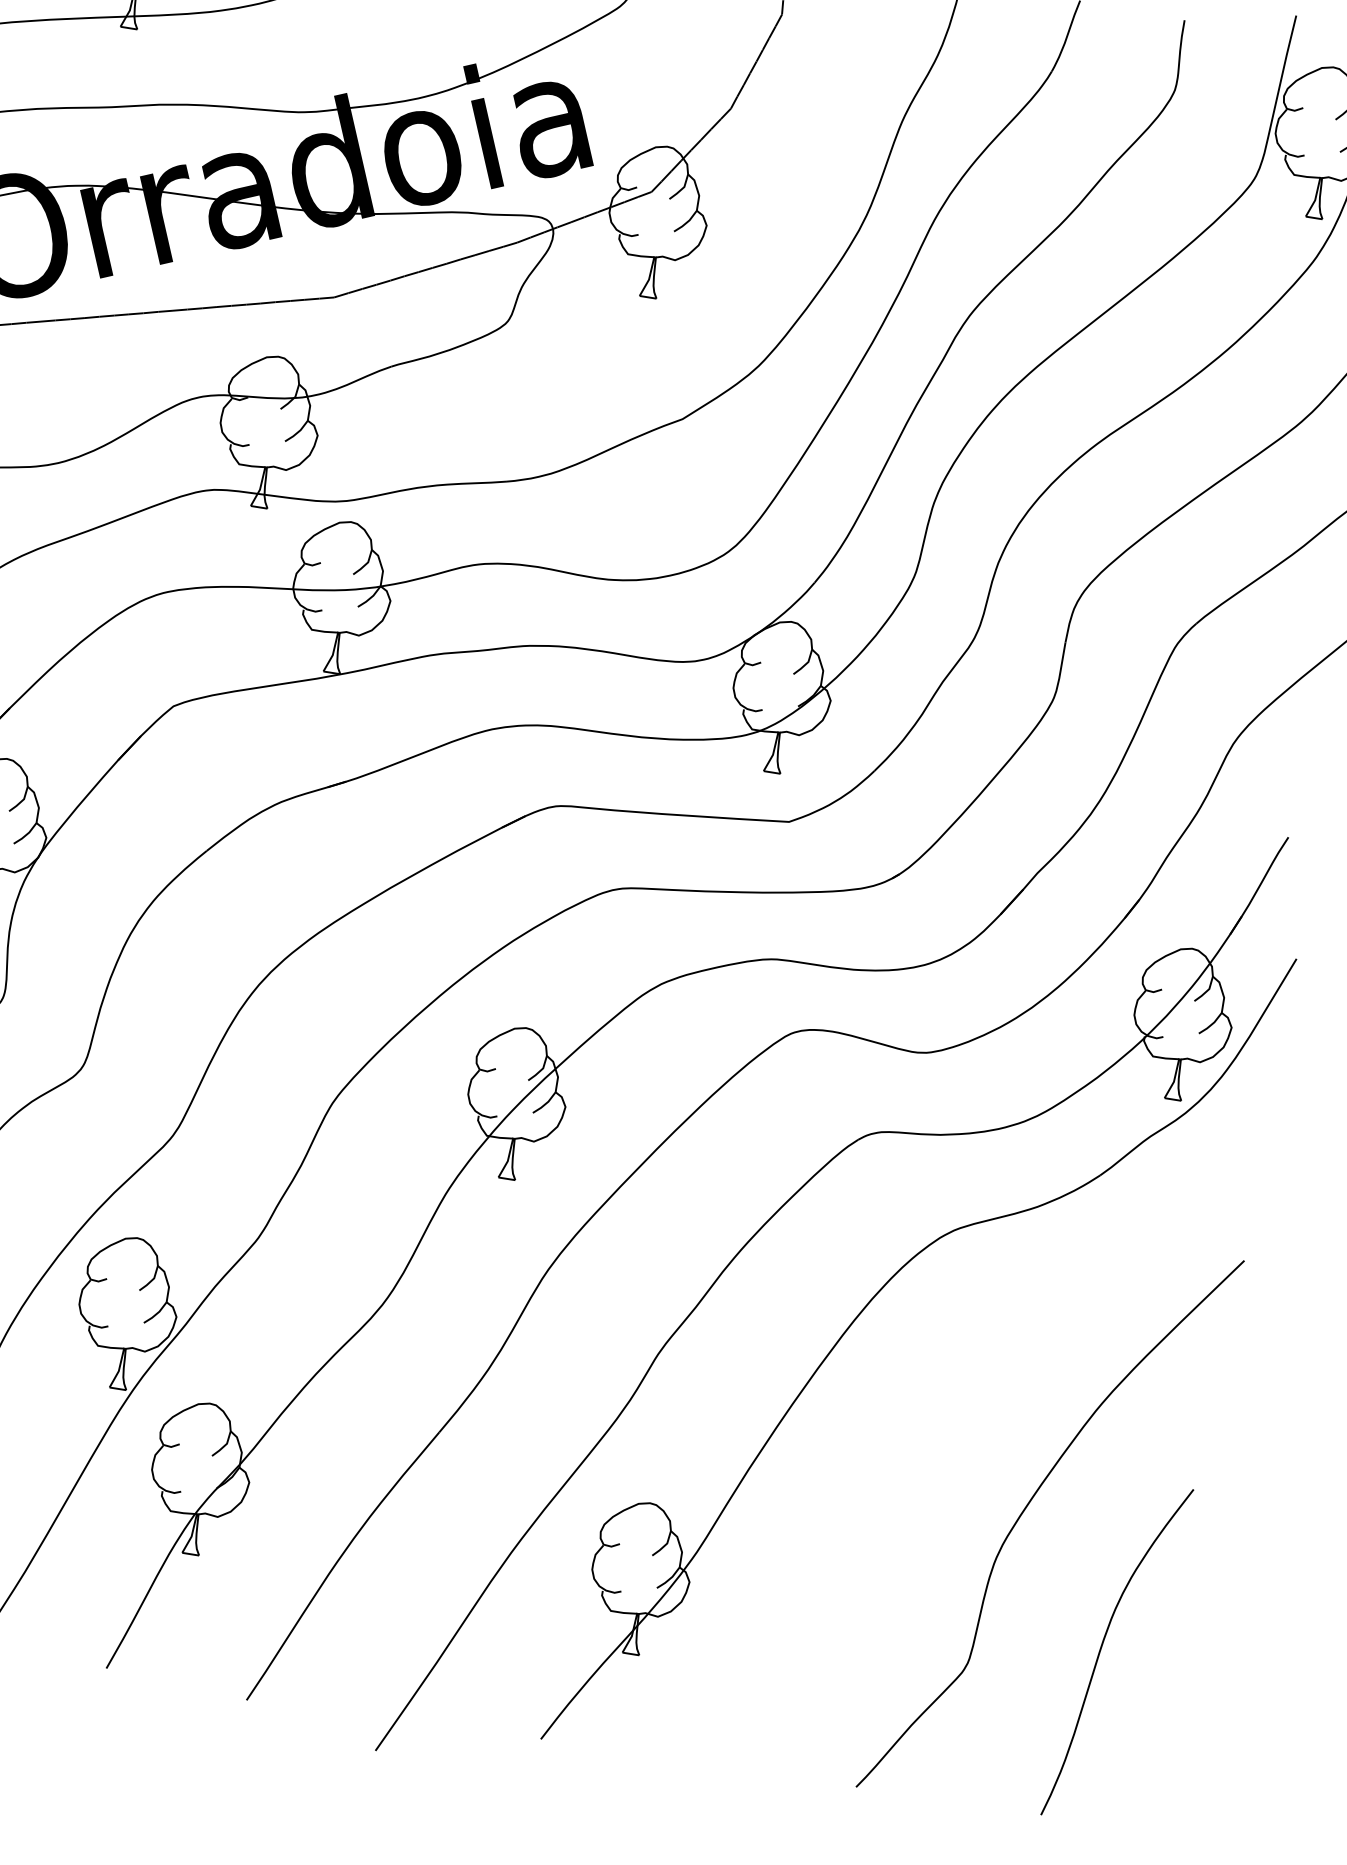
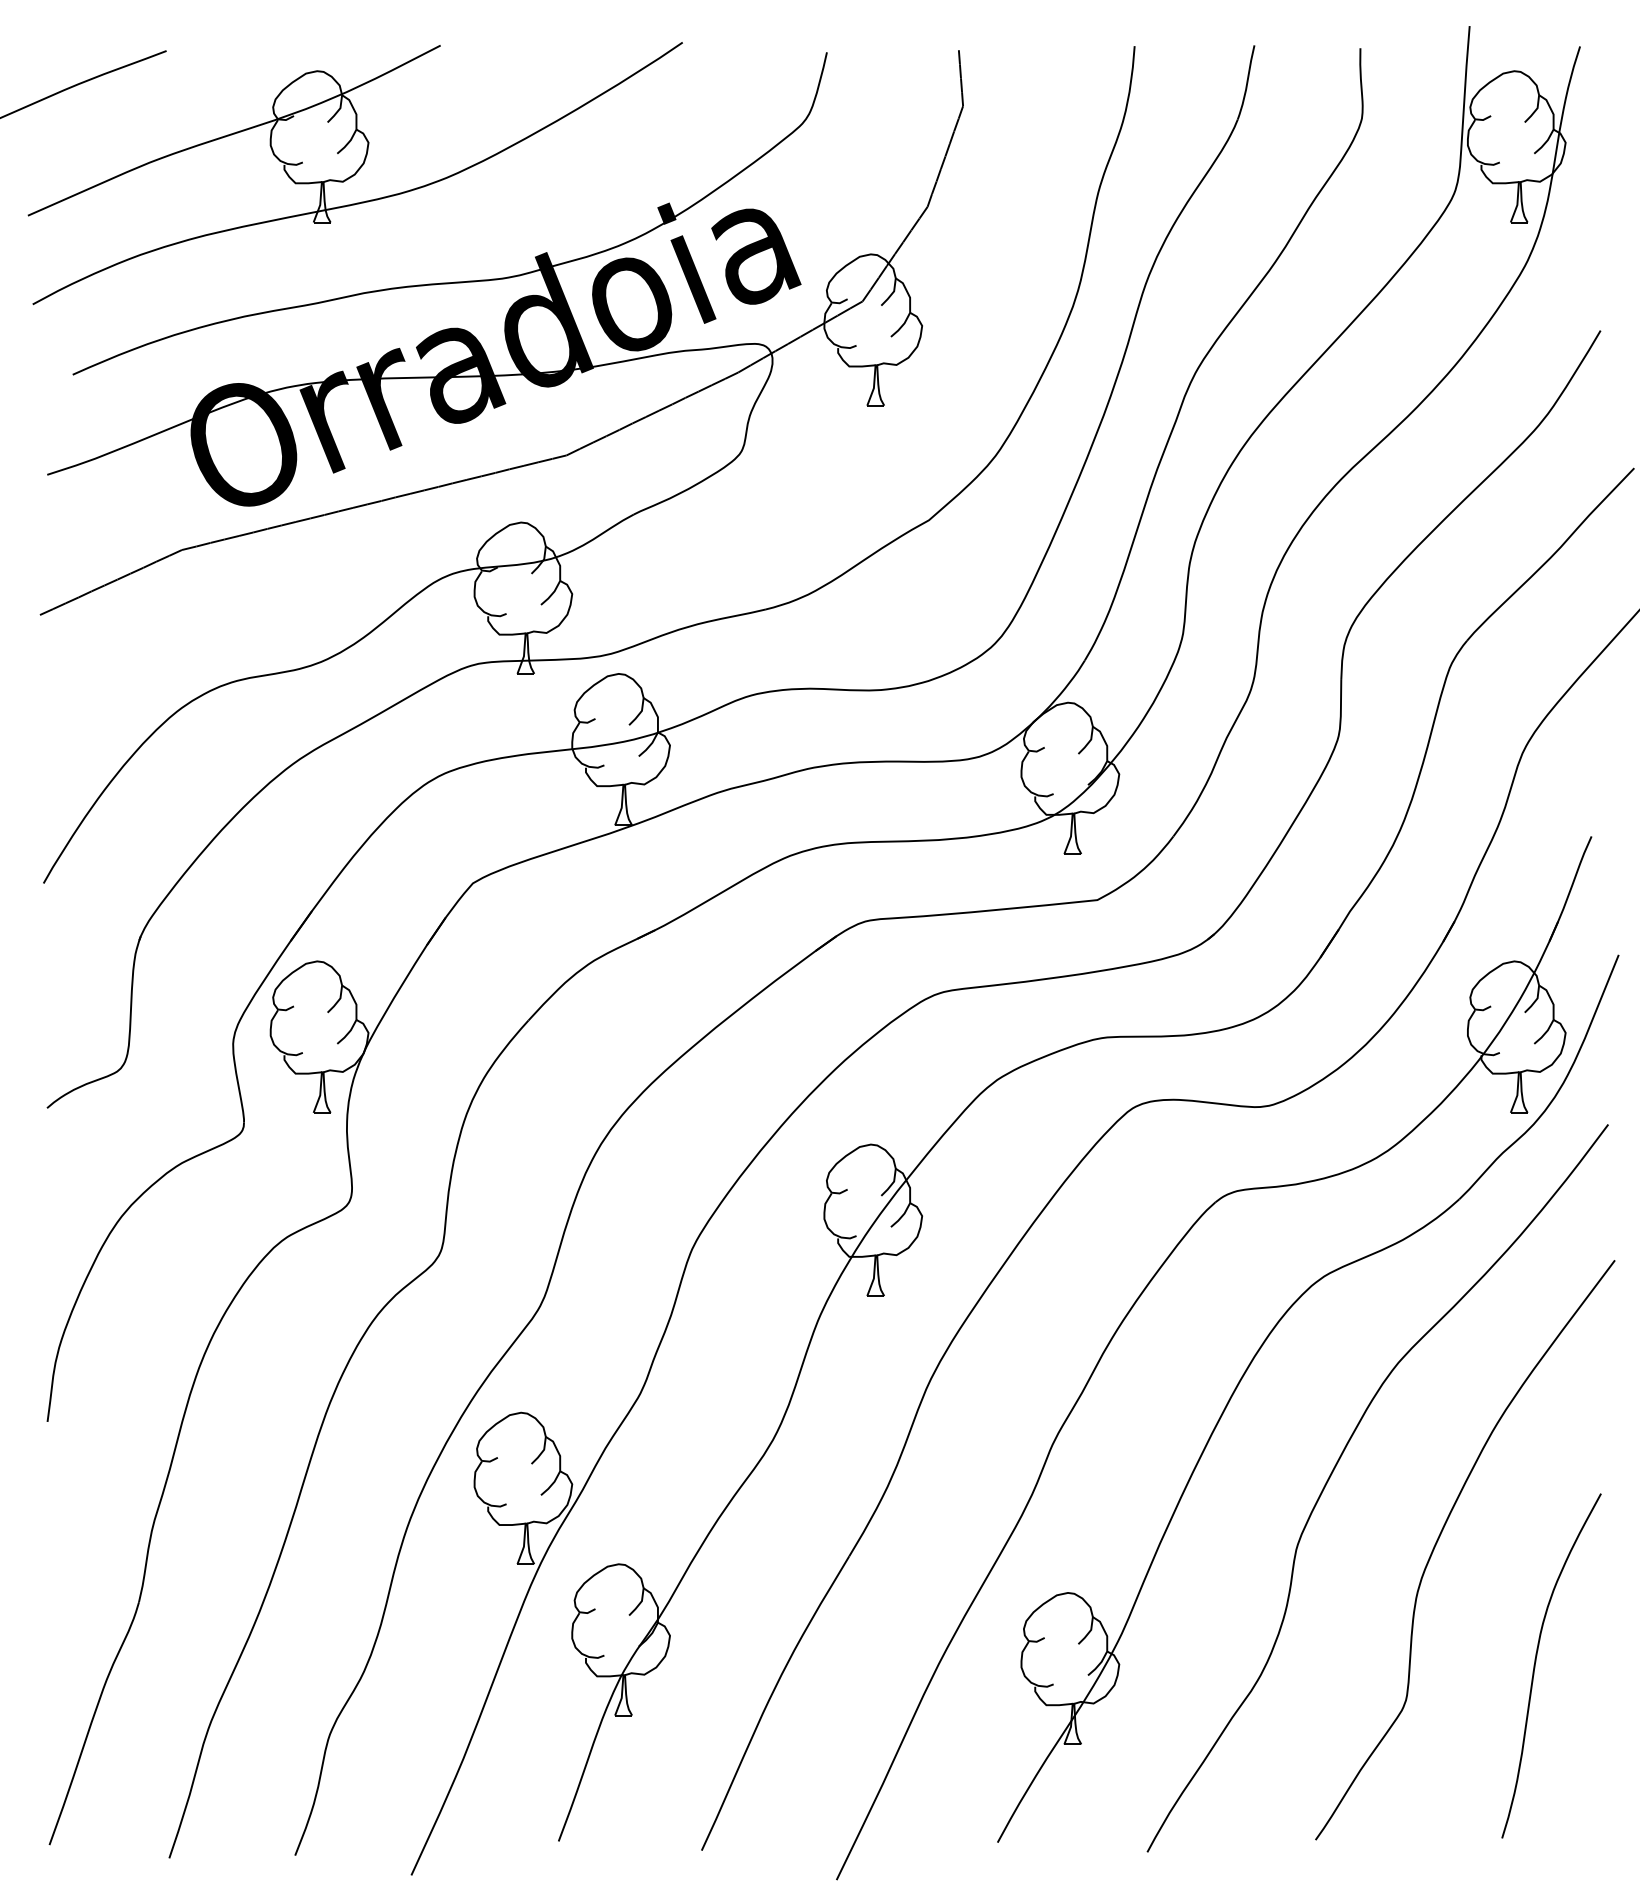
curve: (934, 1422) -> (1335, 1468), added

